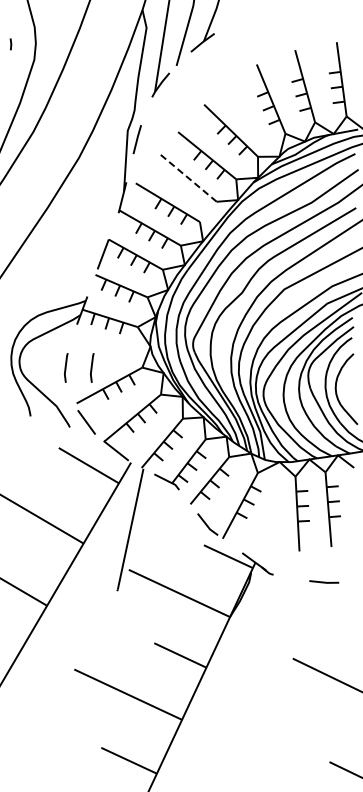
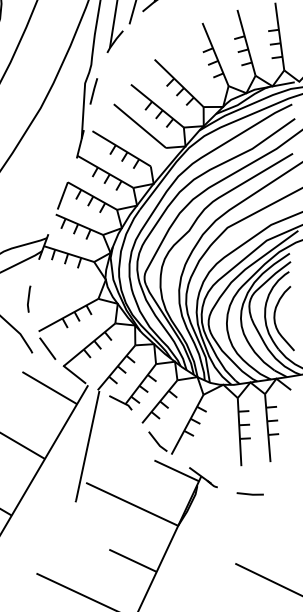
line: (187, 177) -> (139, 125), dashed -> solid
line: (92, 367) -> (53, 298), removed
line: (324, 581) -> (250, 493), moved

